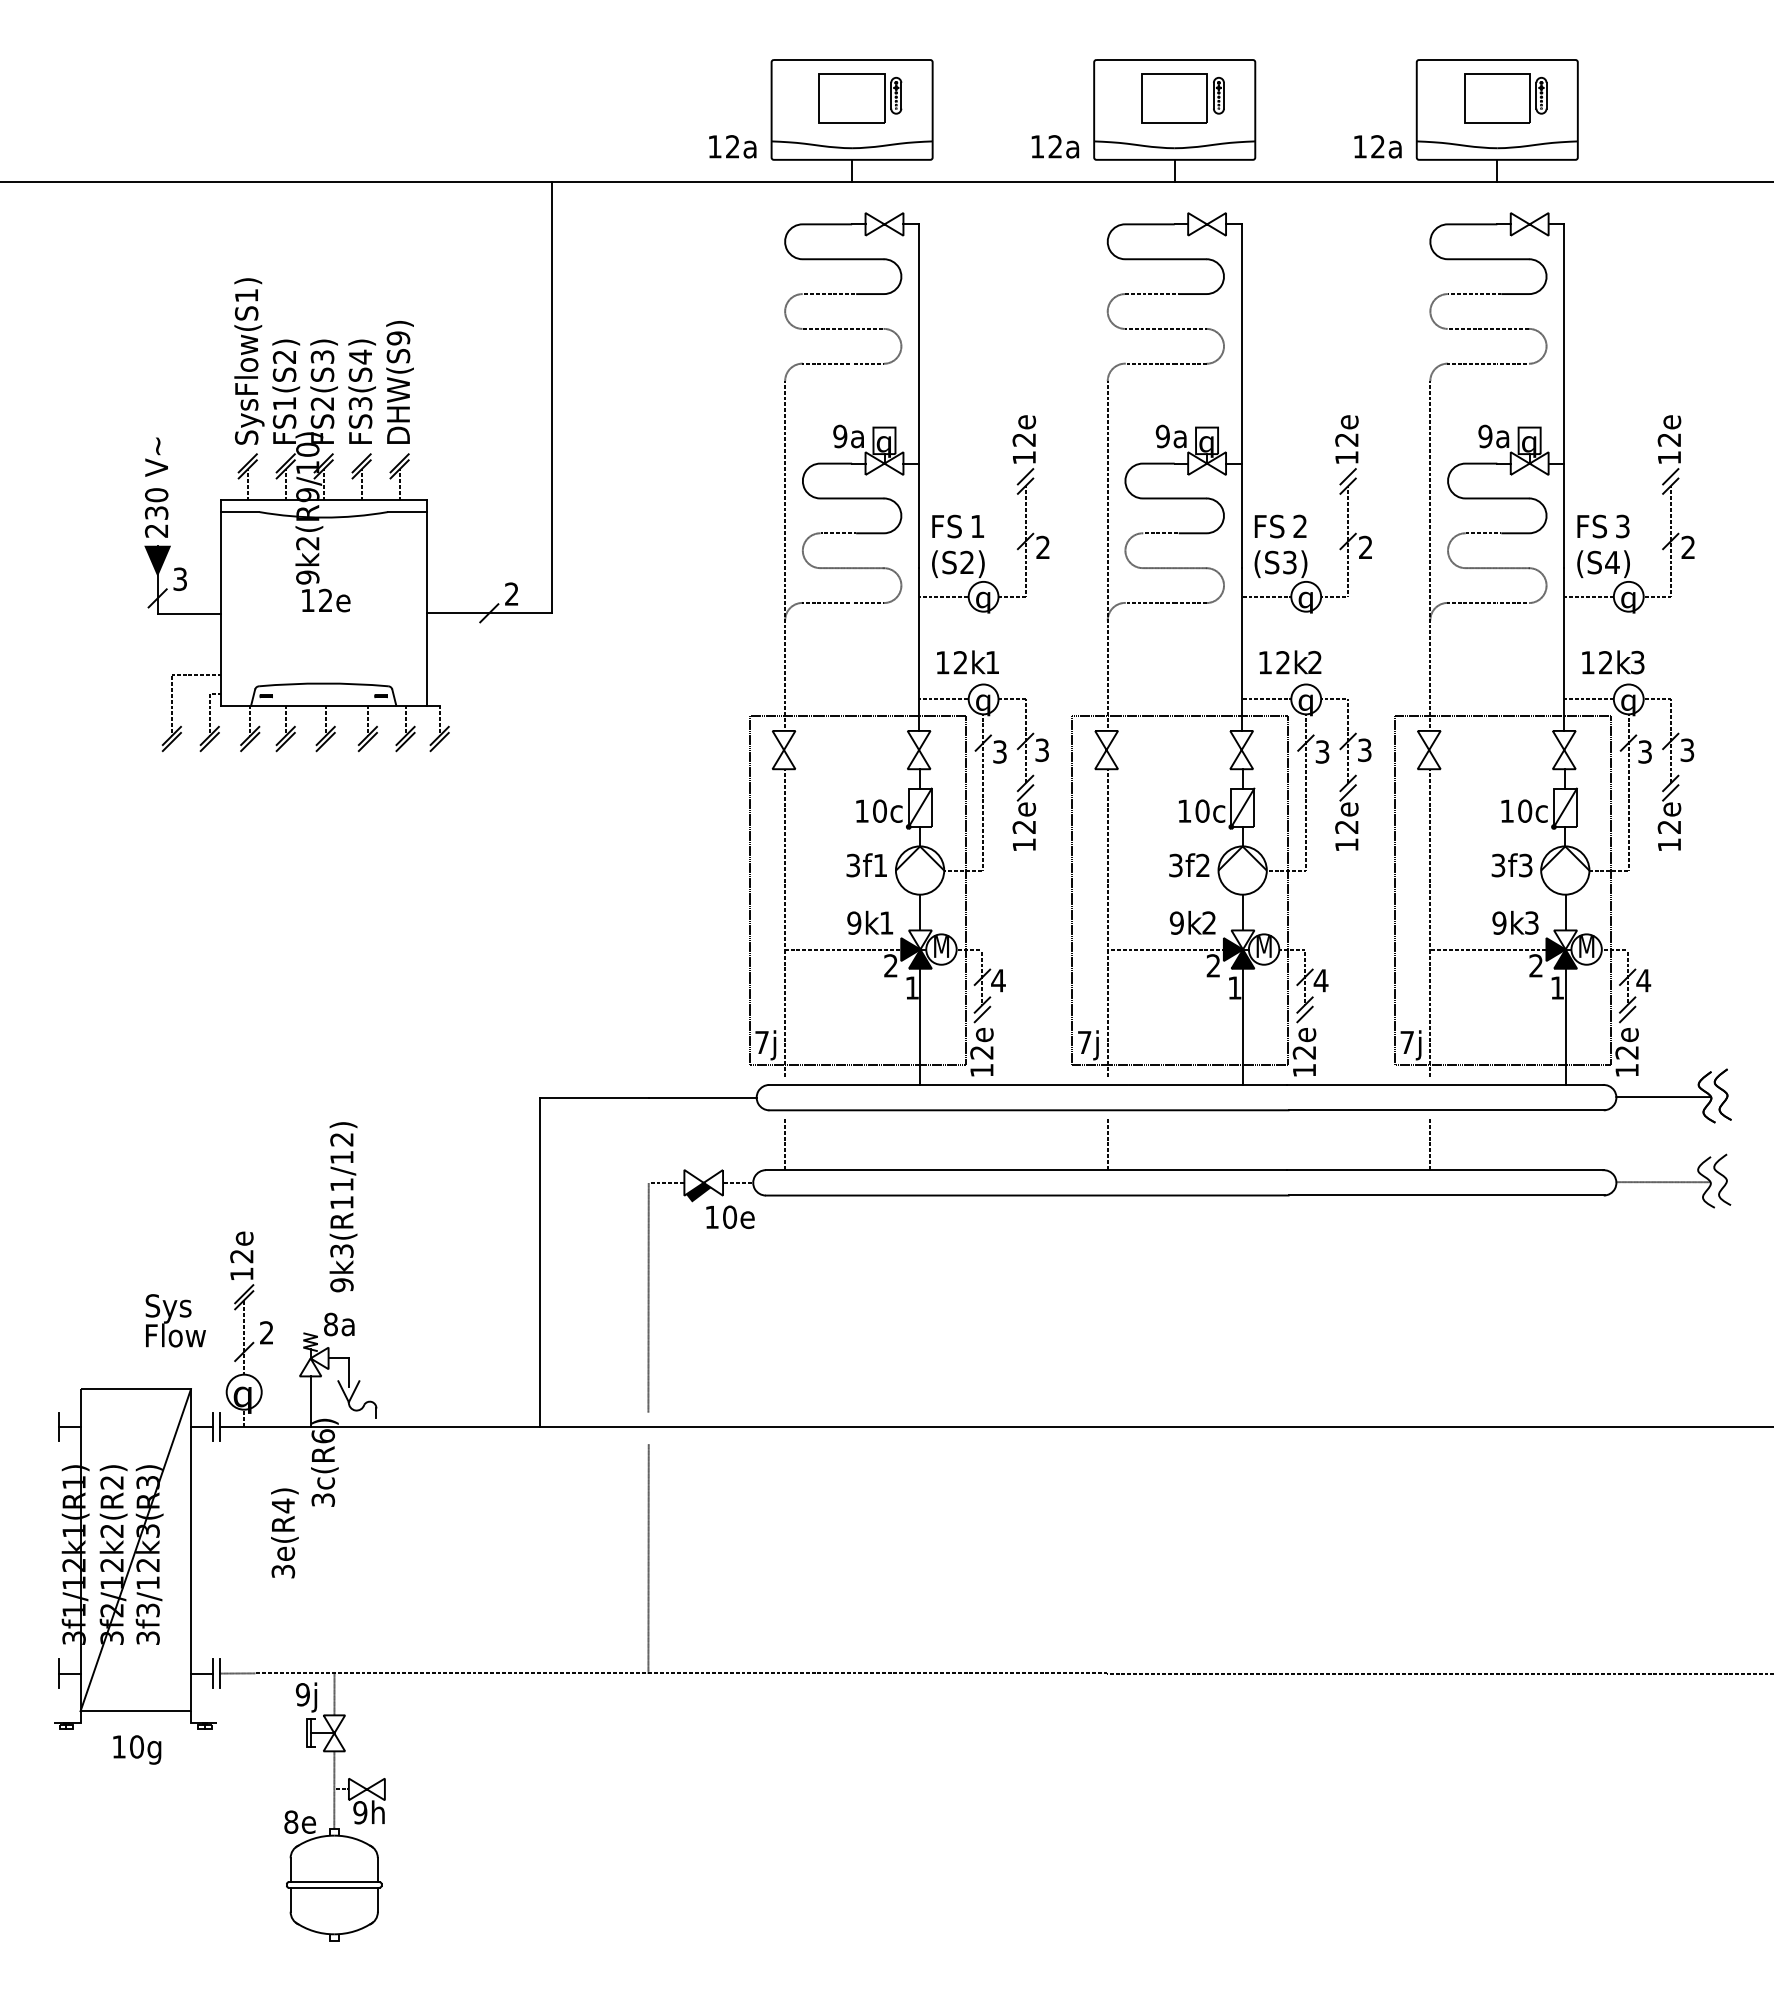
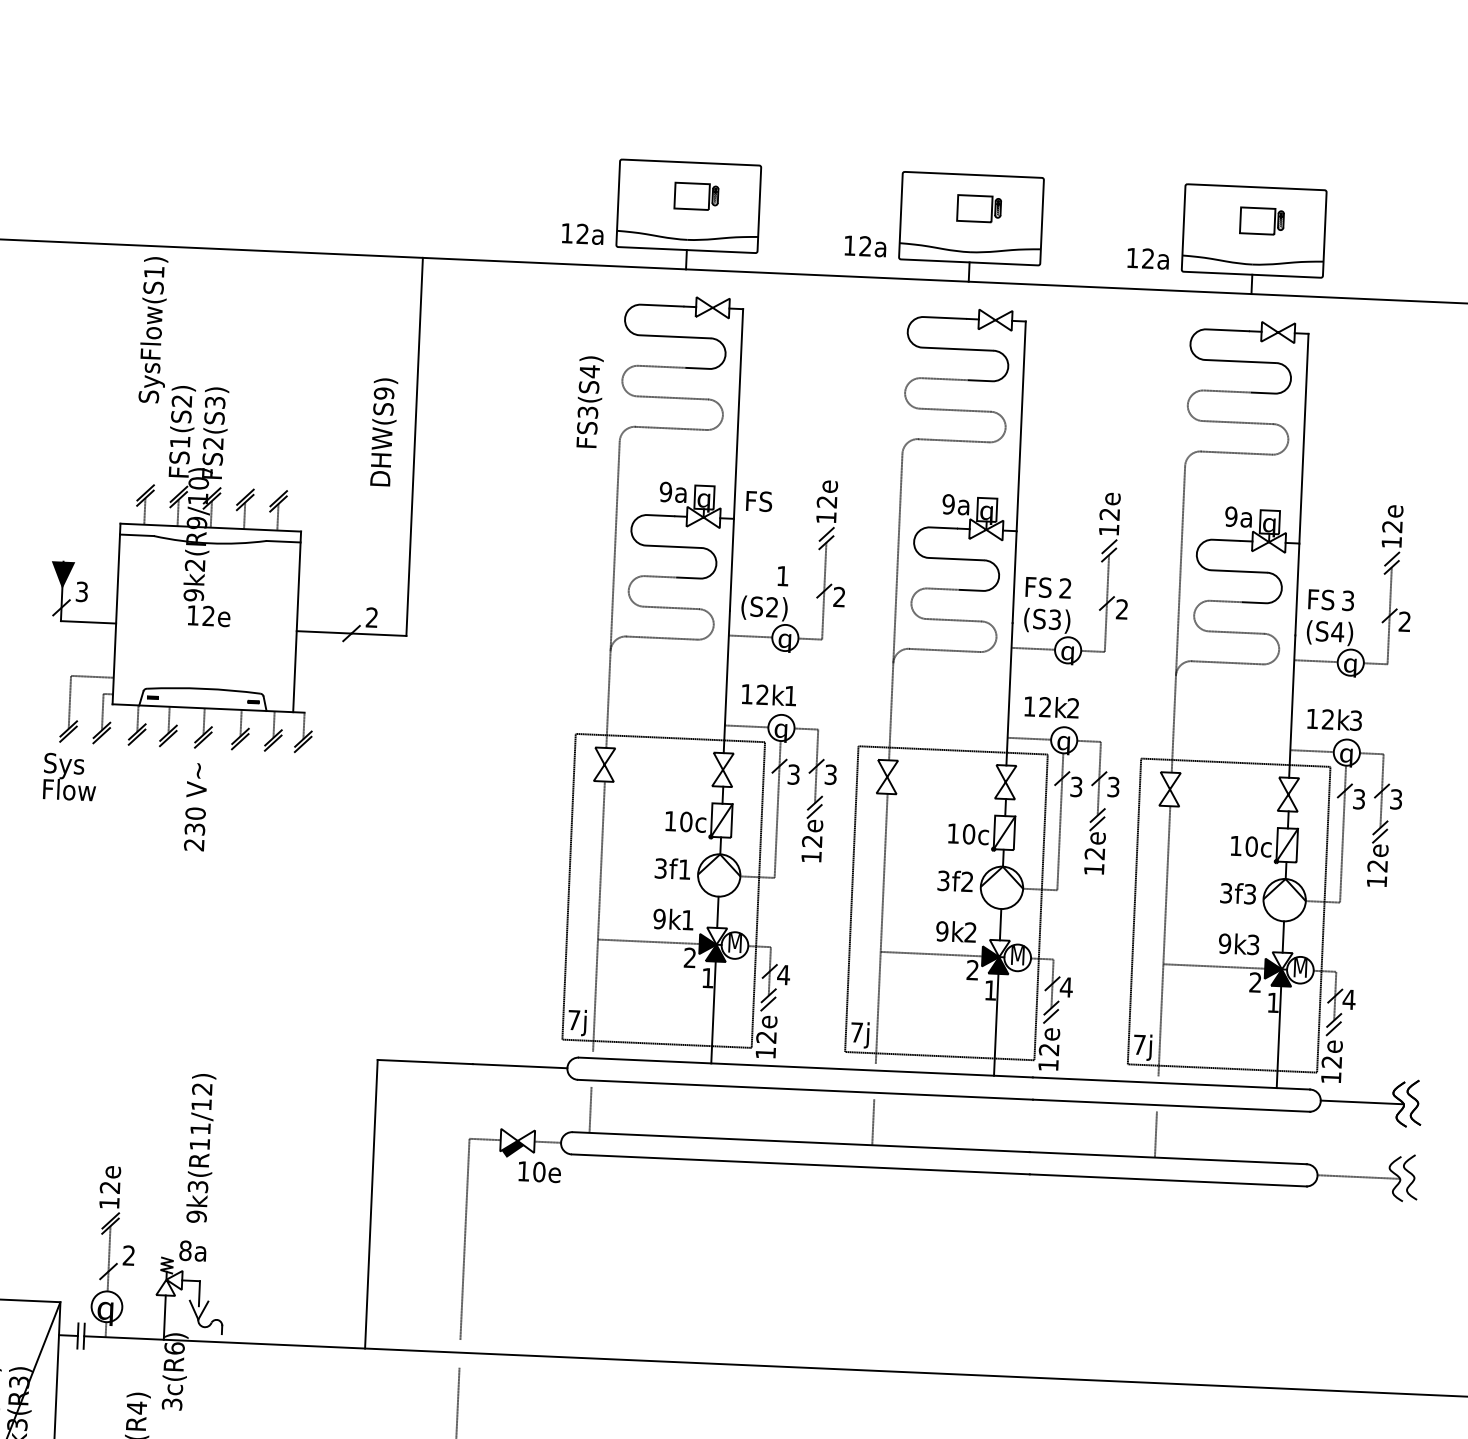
part: (860, 98) -> (696, 196), size x0.6
part: (1182, 98) -> (978, 208), size x0.6
part: (1505, 98) -> (1261, 221), size x0.6
text: (249, 361) -> (154, 330), moved
text: (399, 382) -> (383, 432), moved
text: (361, 391) -> (589, 401), moved
text: (156, 487) -> (195, 806), moved
text: (946, 526) -> (758, 501), moved
text: (175, 1320) -> (69, 776), moved

